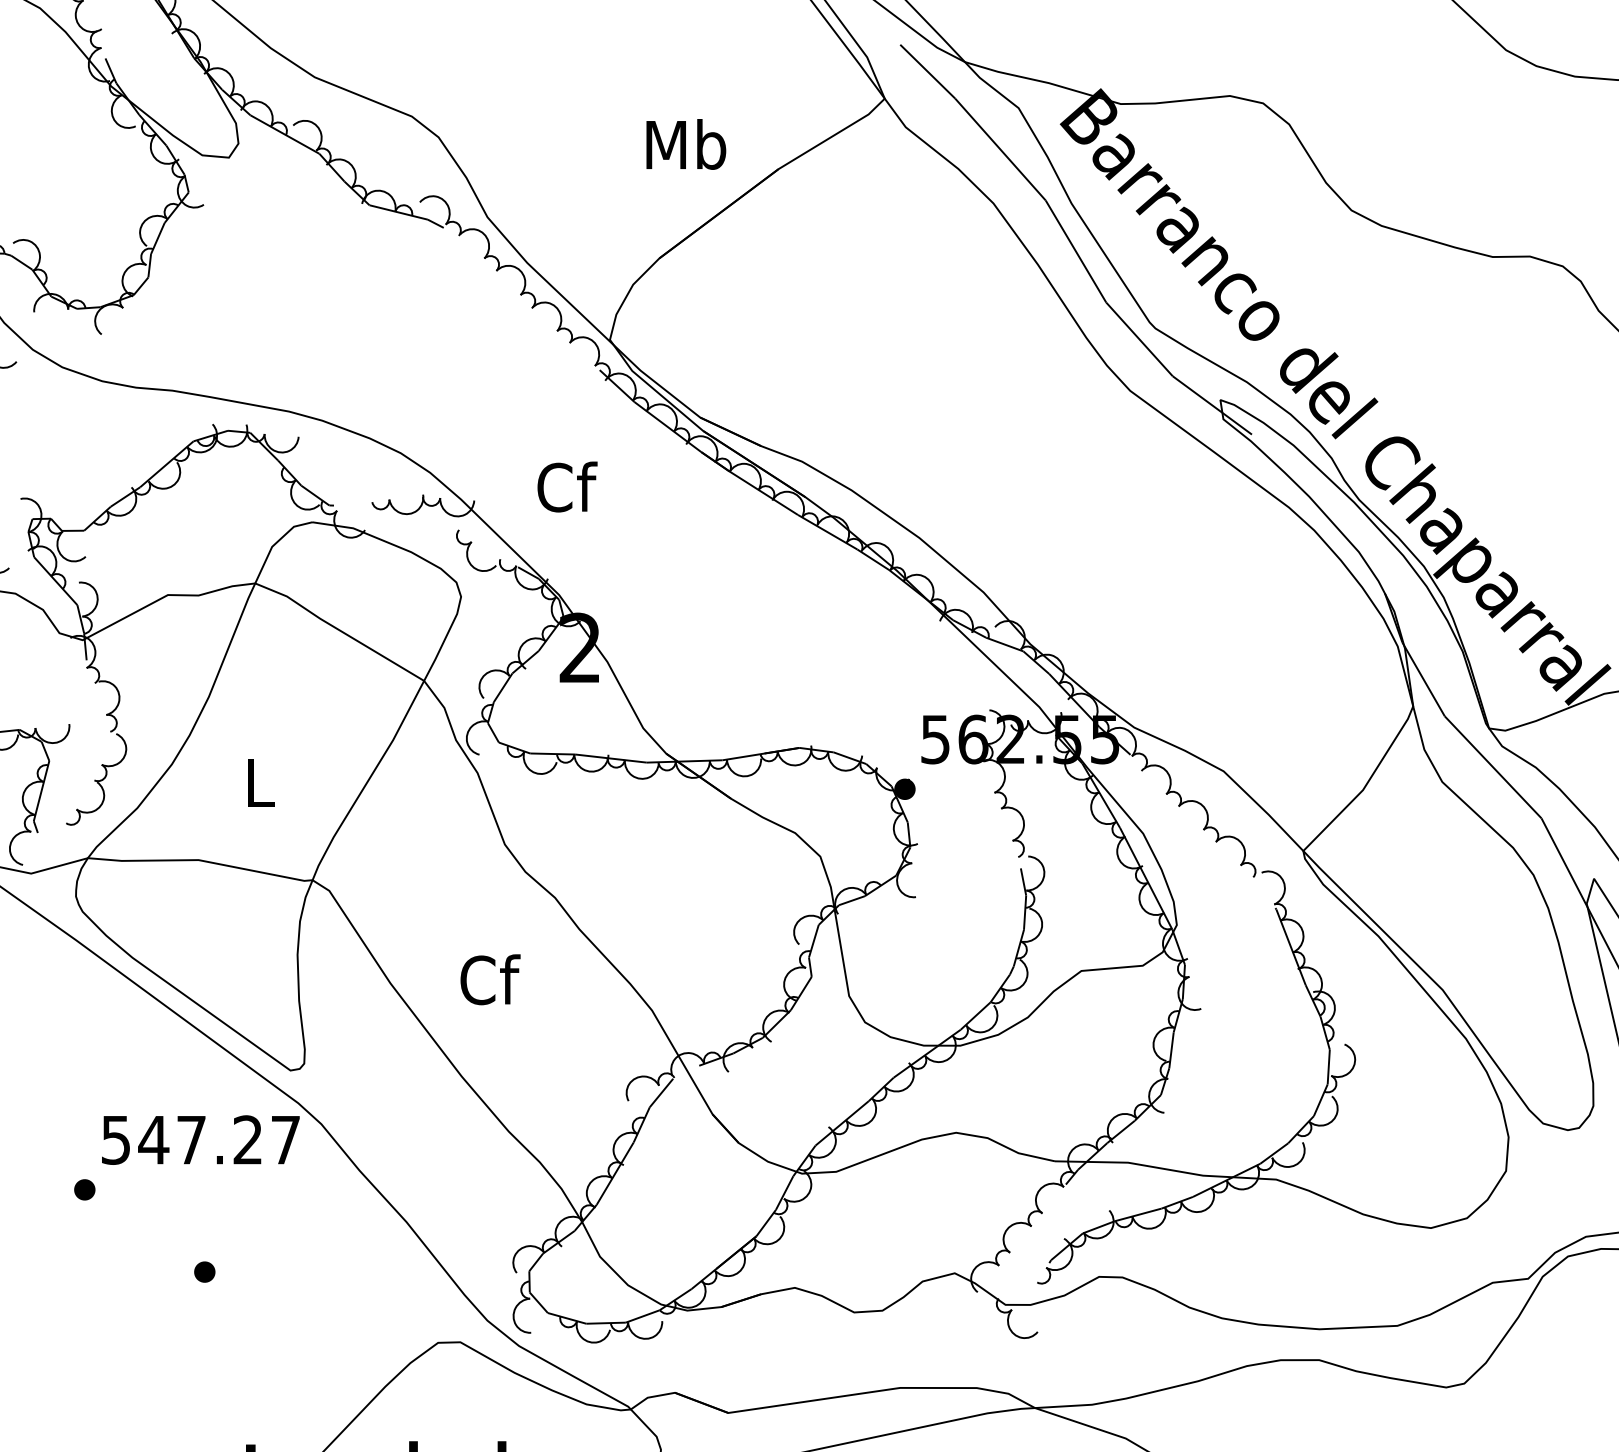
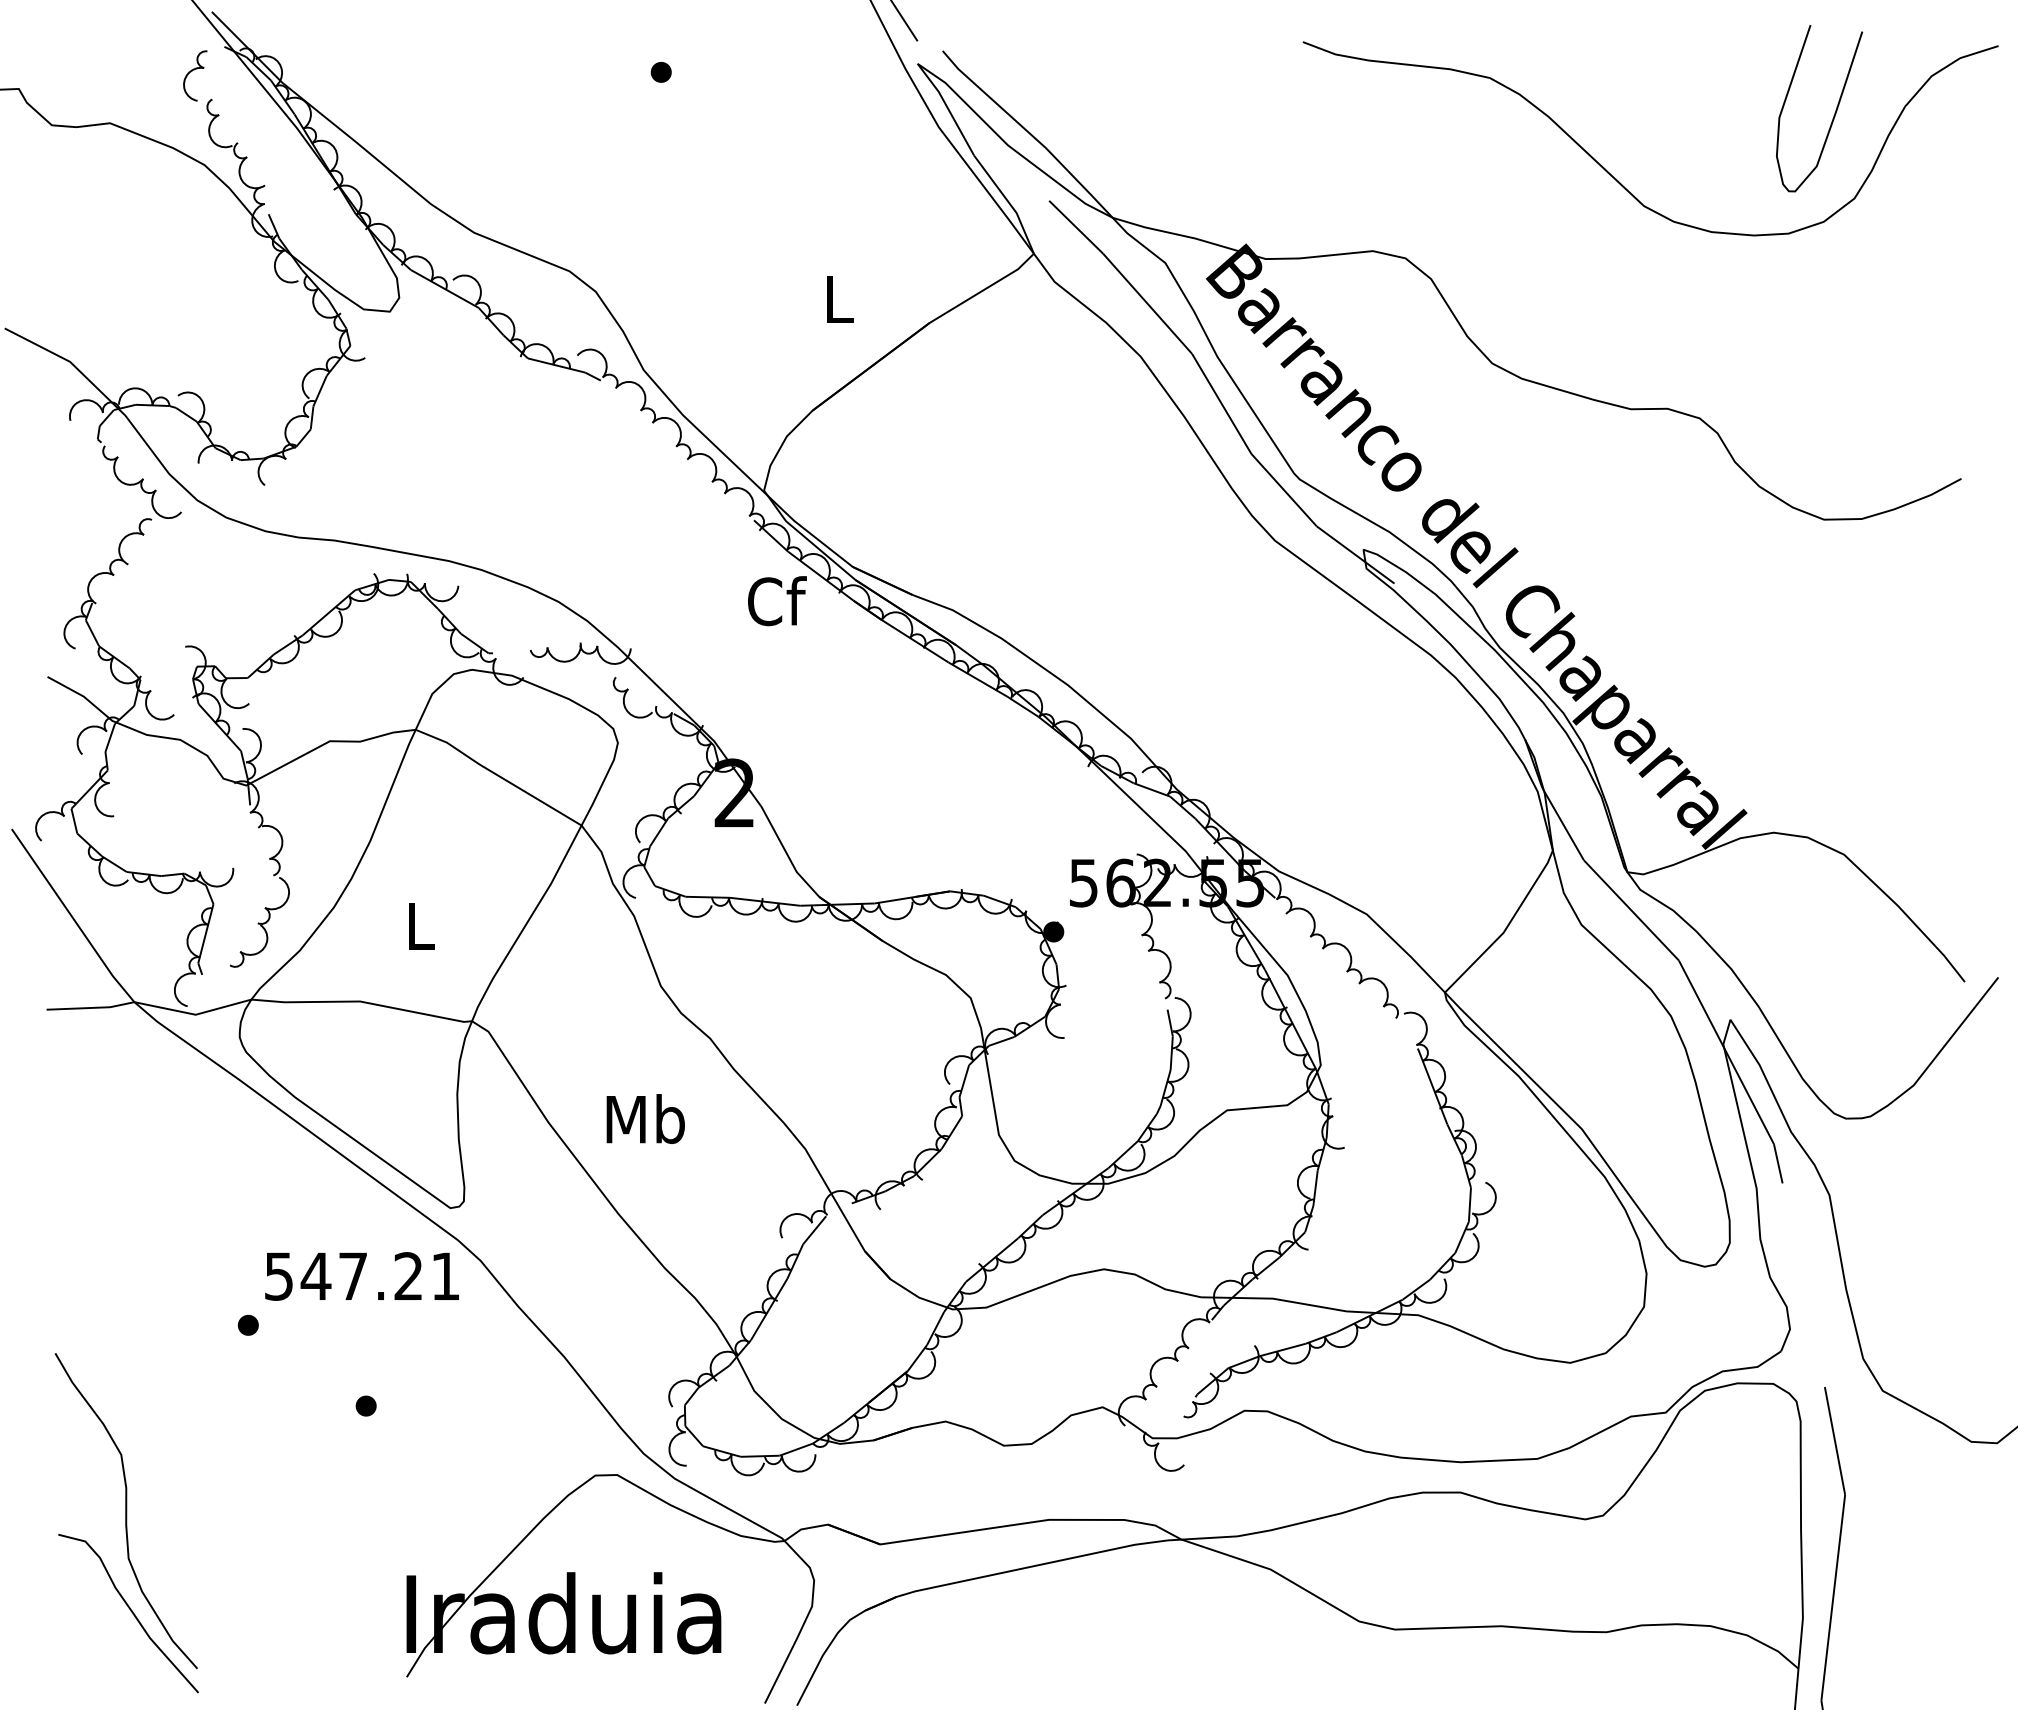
text: (686, 144) -> (839, 298), Mb -> L
text: (567, 487) -> (777, 601), moved
text: (489, 980) -> (645, 1119), Cf -> Mb
text: (285, 1139) -> (445, 1275), 547.27 -> 547.21

